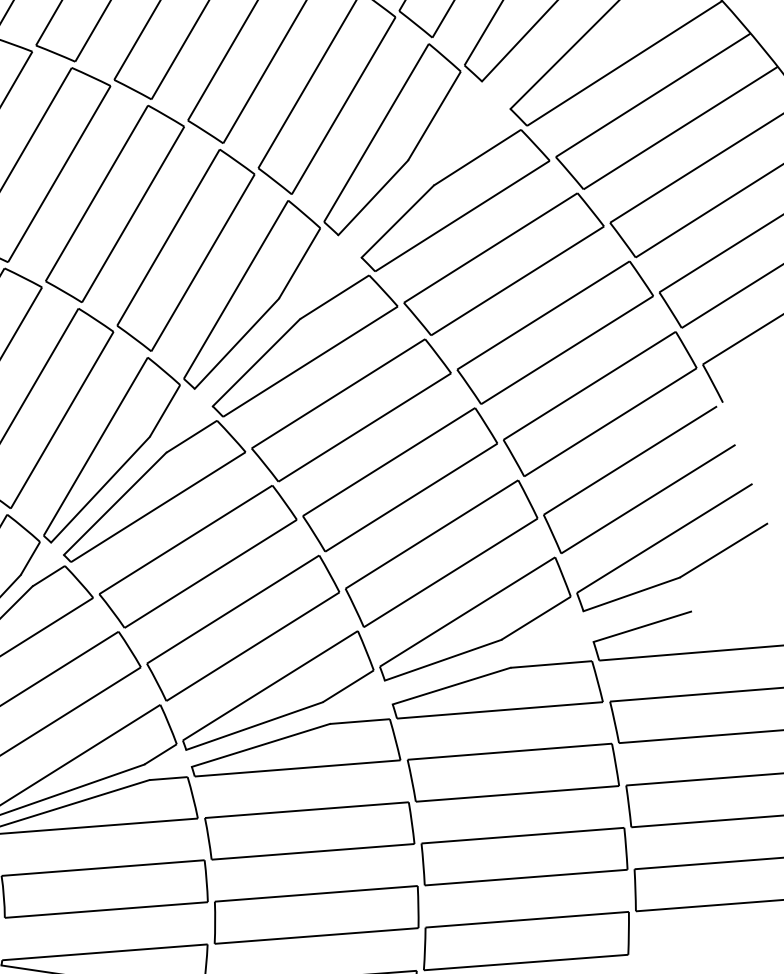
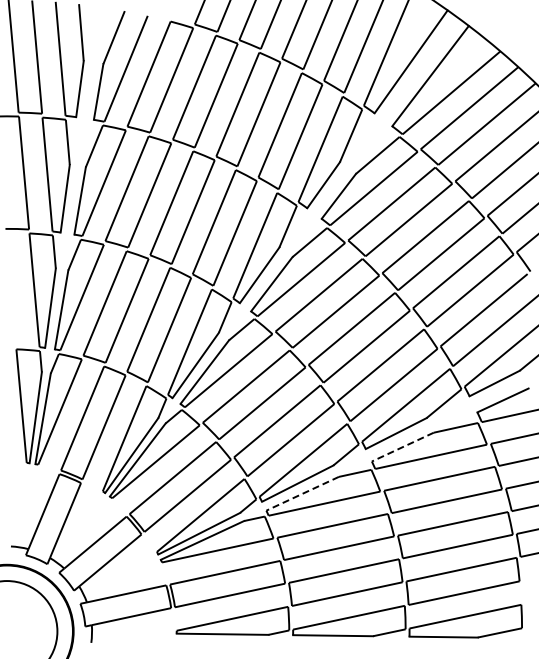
line: (450, 686) -> (402, 447), solid -> dashed
line: (260, 744) -> (302, 493), solid -> dashed

